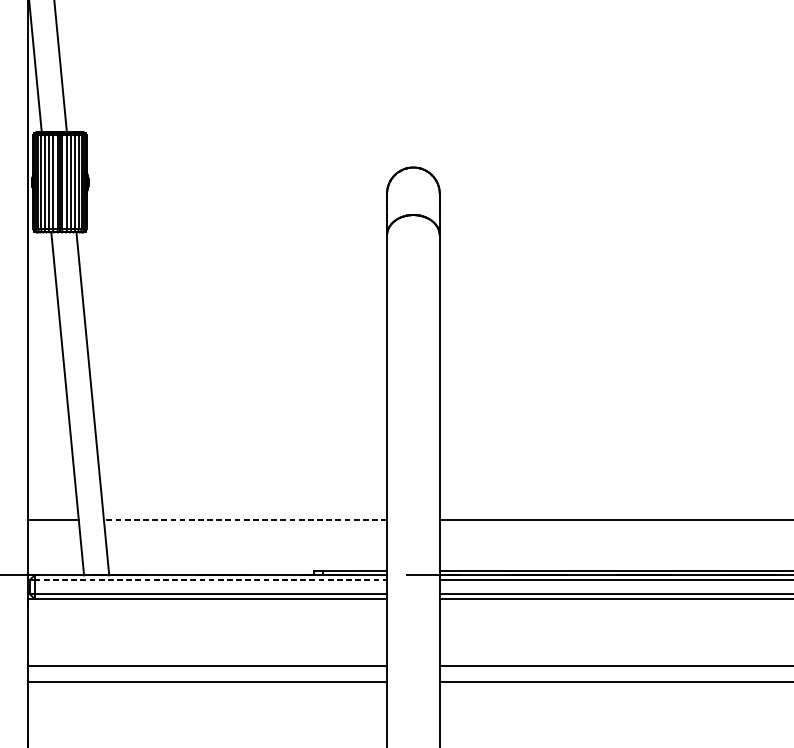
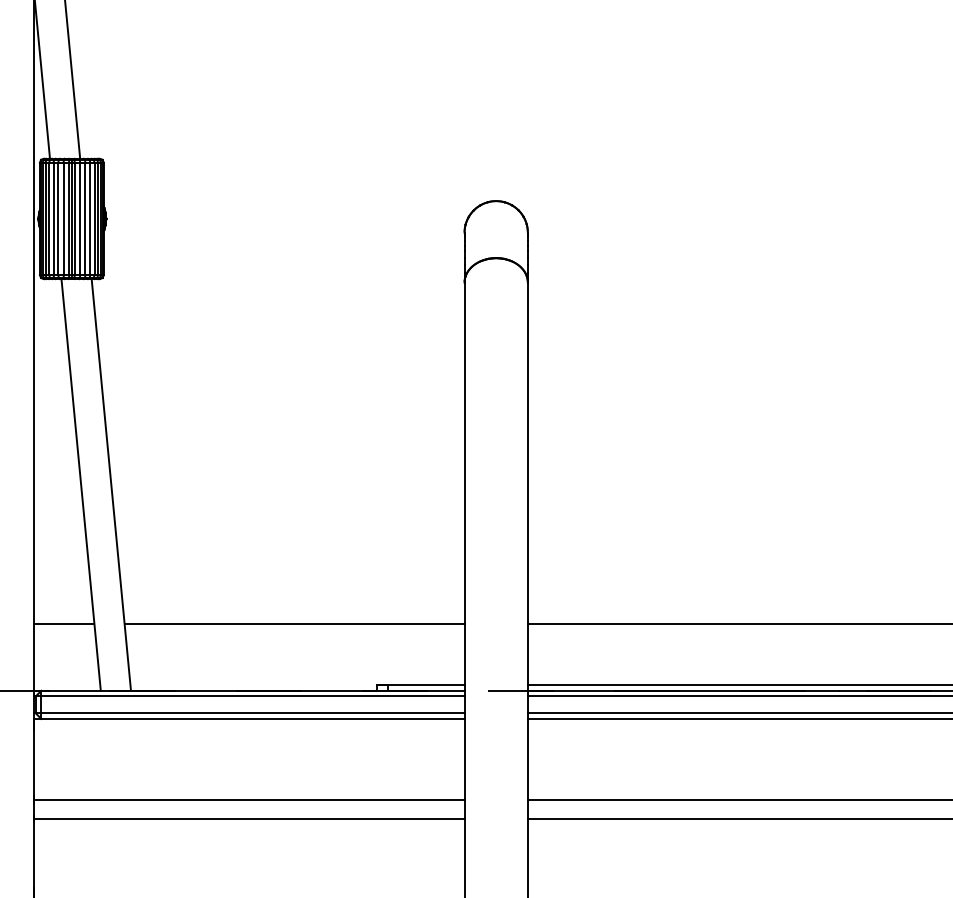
line: (245, 520) -> (294, 624), dashed -> solid
line: (210, 580) -> (252, 696), dashed -> solid

